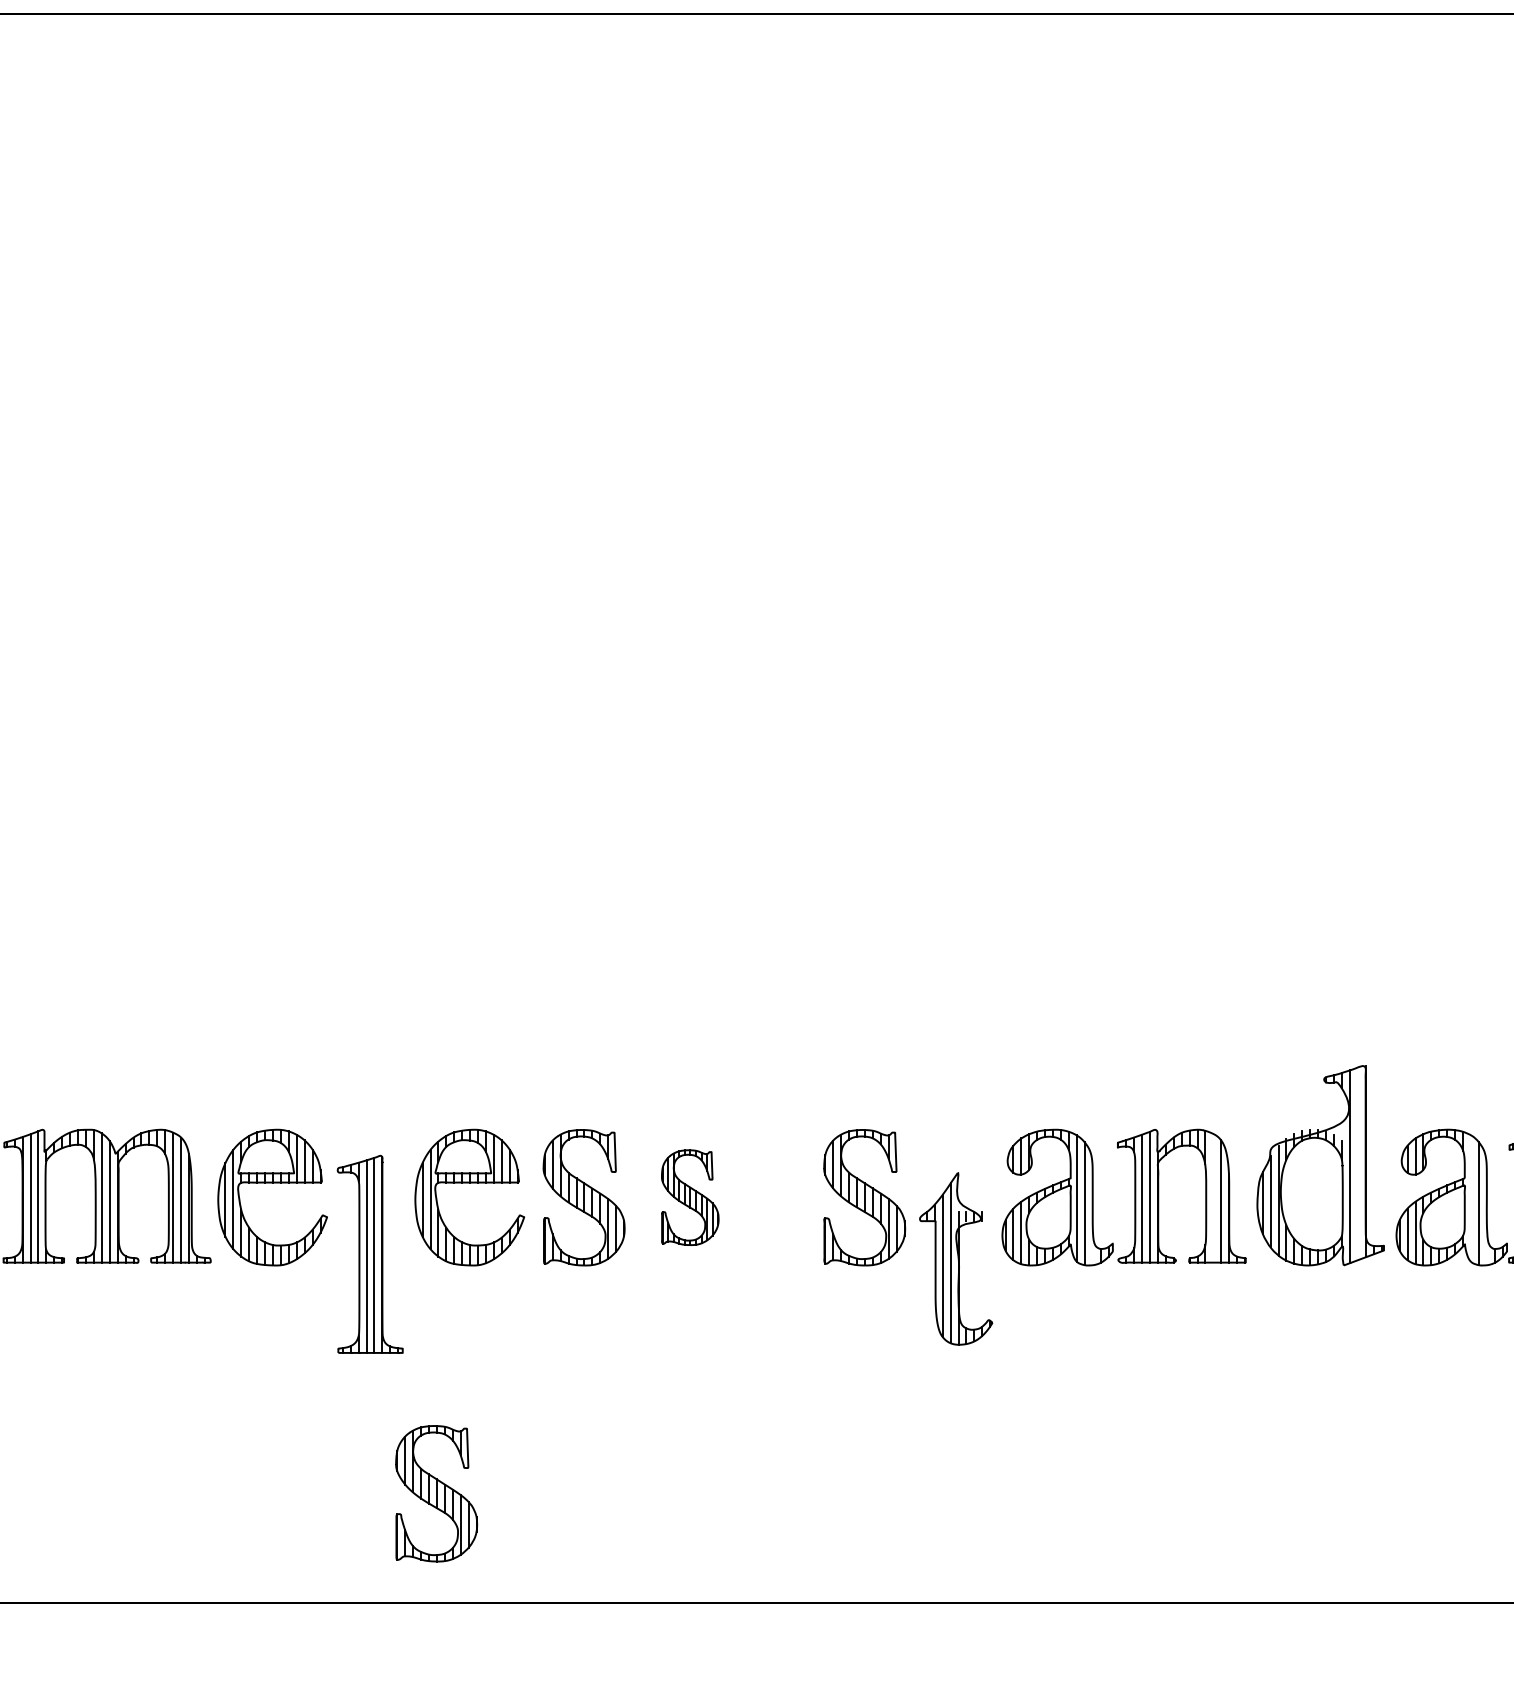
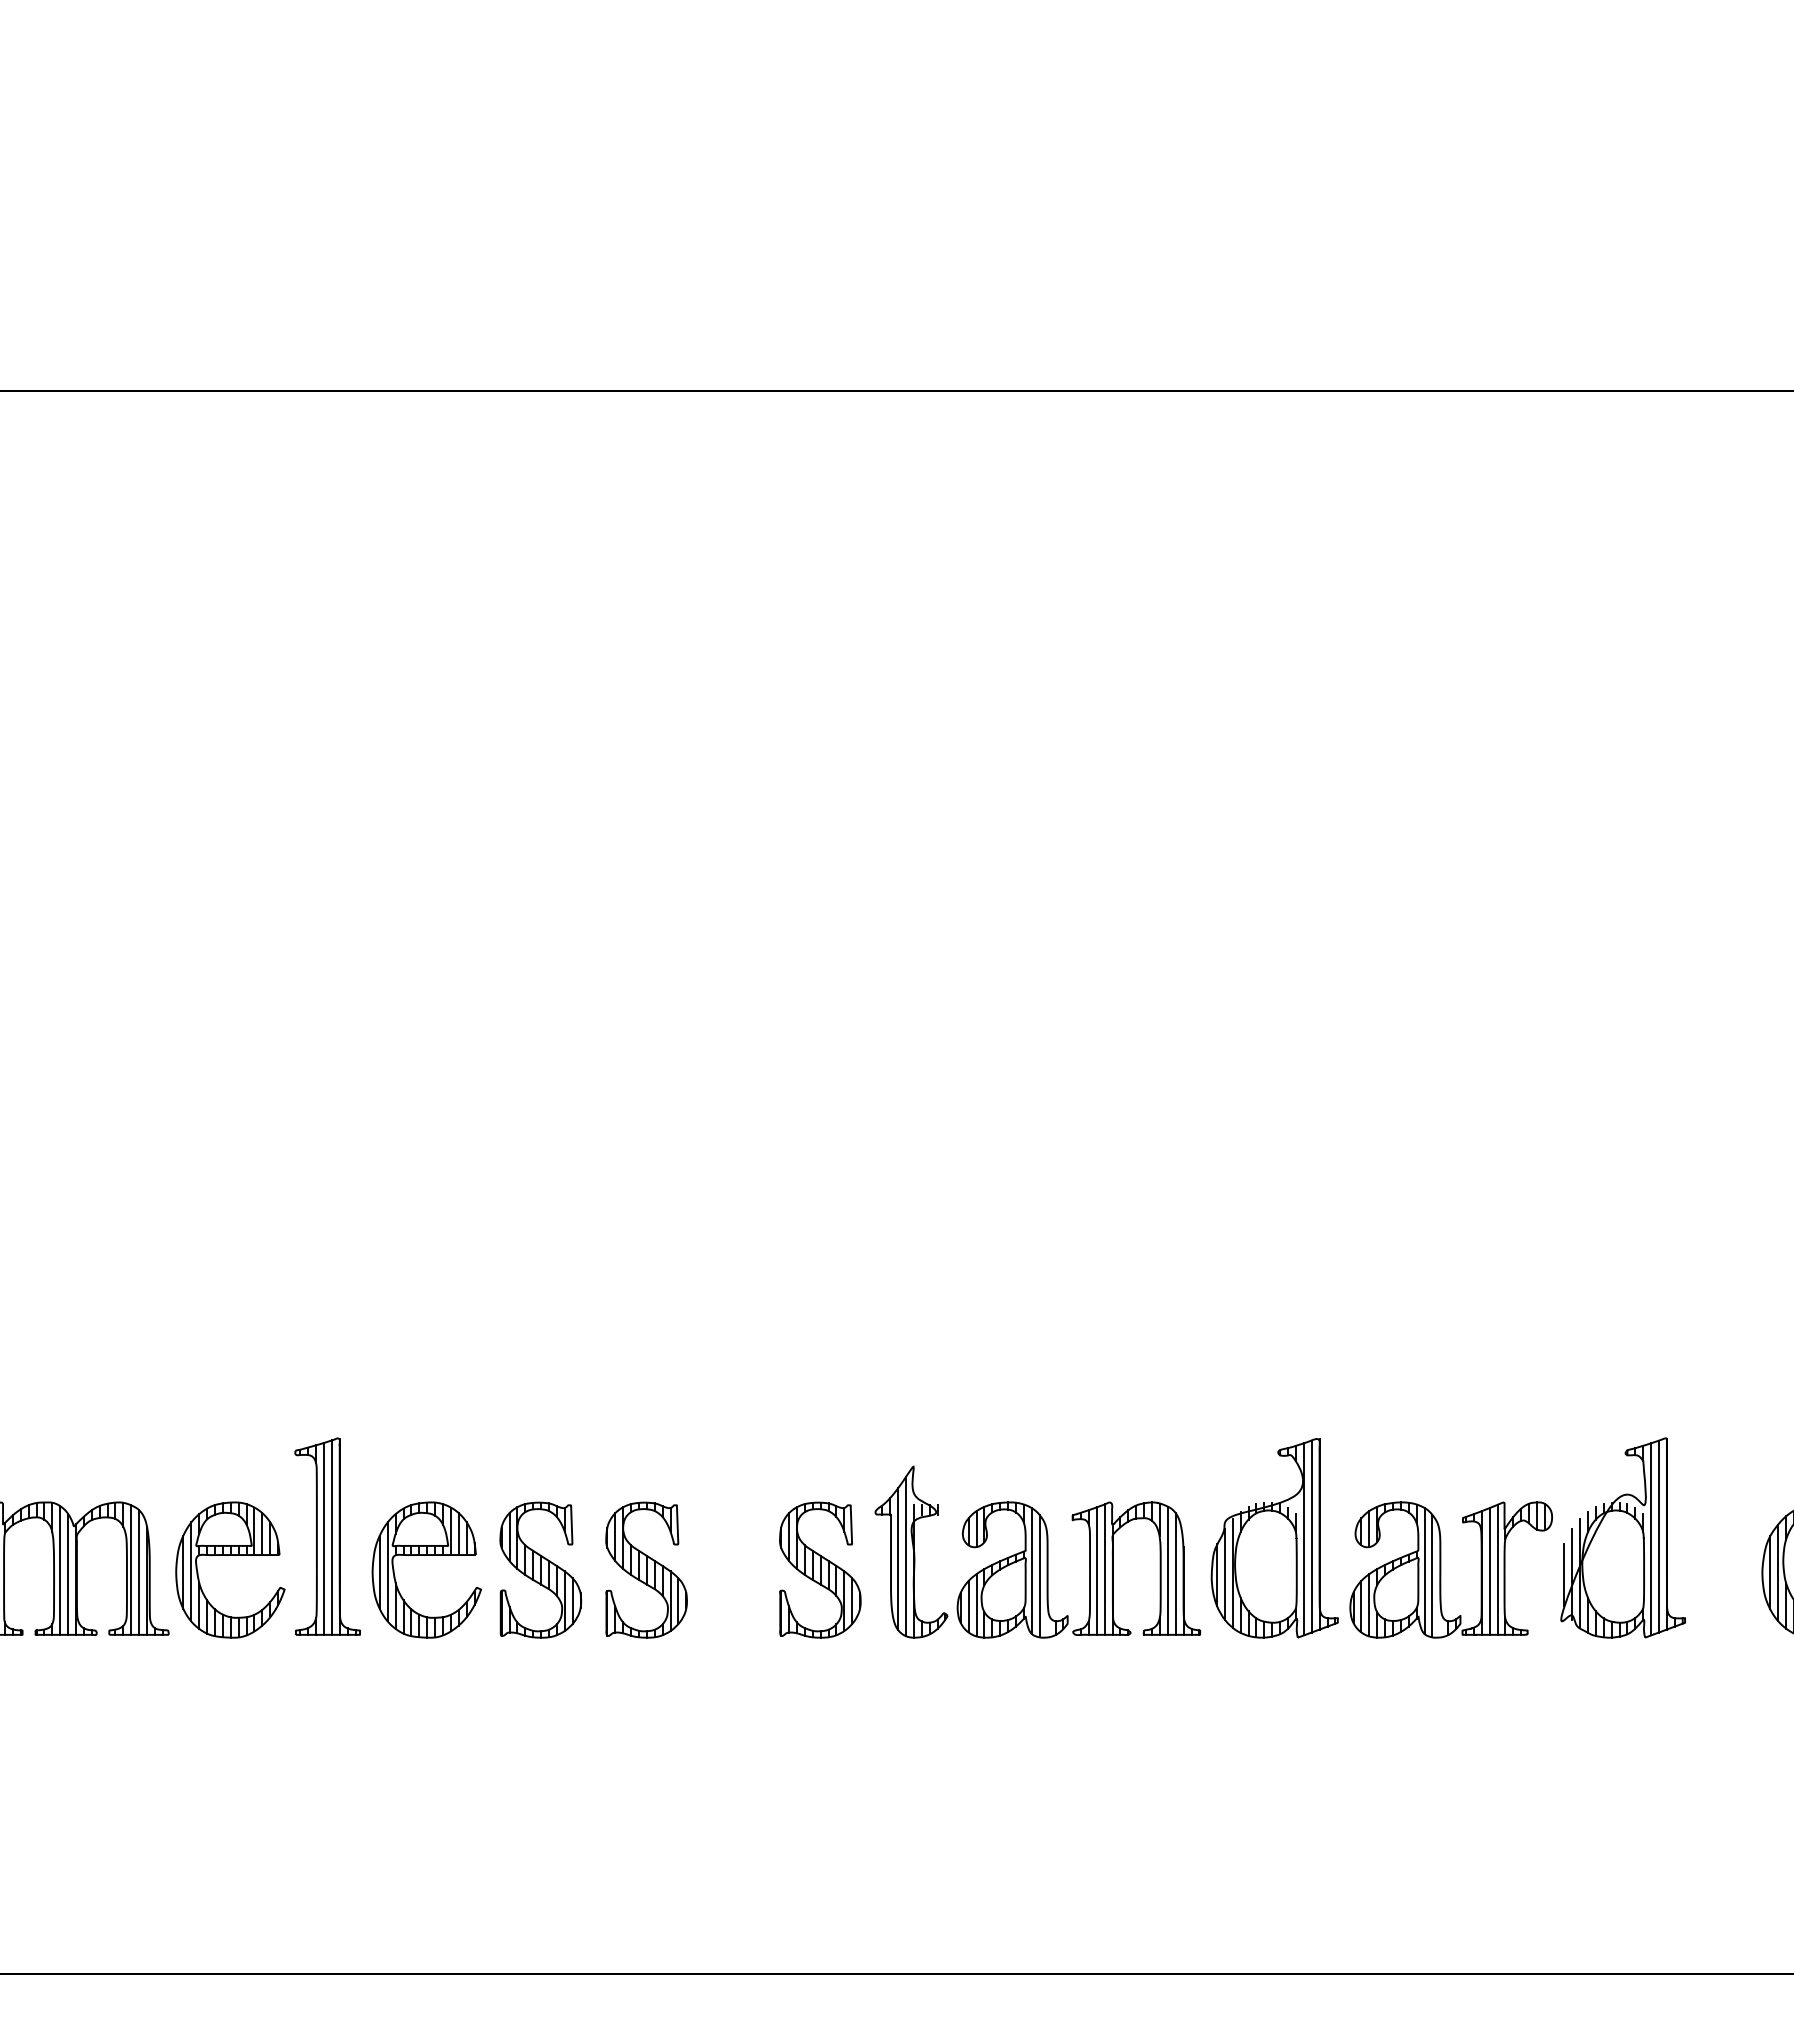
line: (1357, 1163) -> (1311, 1536), added
part: (690, 1197) -> (646, 1569), size x1.43
line: (1213, 1198) -> (1167, 1570), added
line: (1470, 1199) -> (1424, 1571), added
part: (370, 1254) -> (327, 1536), moved
part: (956, 1258) -> (911, 1551), moved
part: (436, 1493) -> (393, 1864), removed

